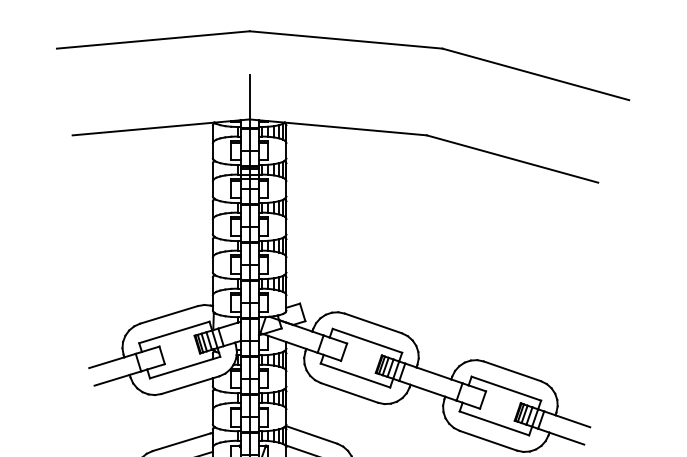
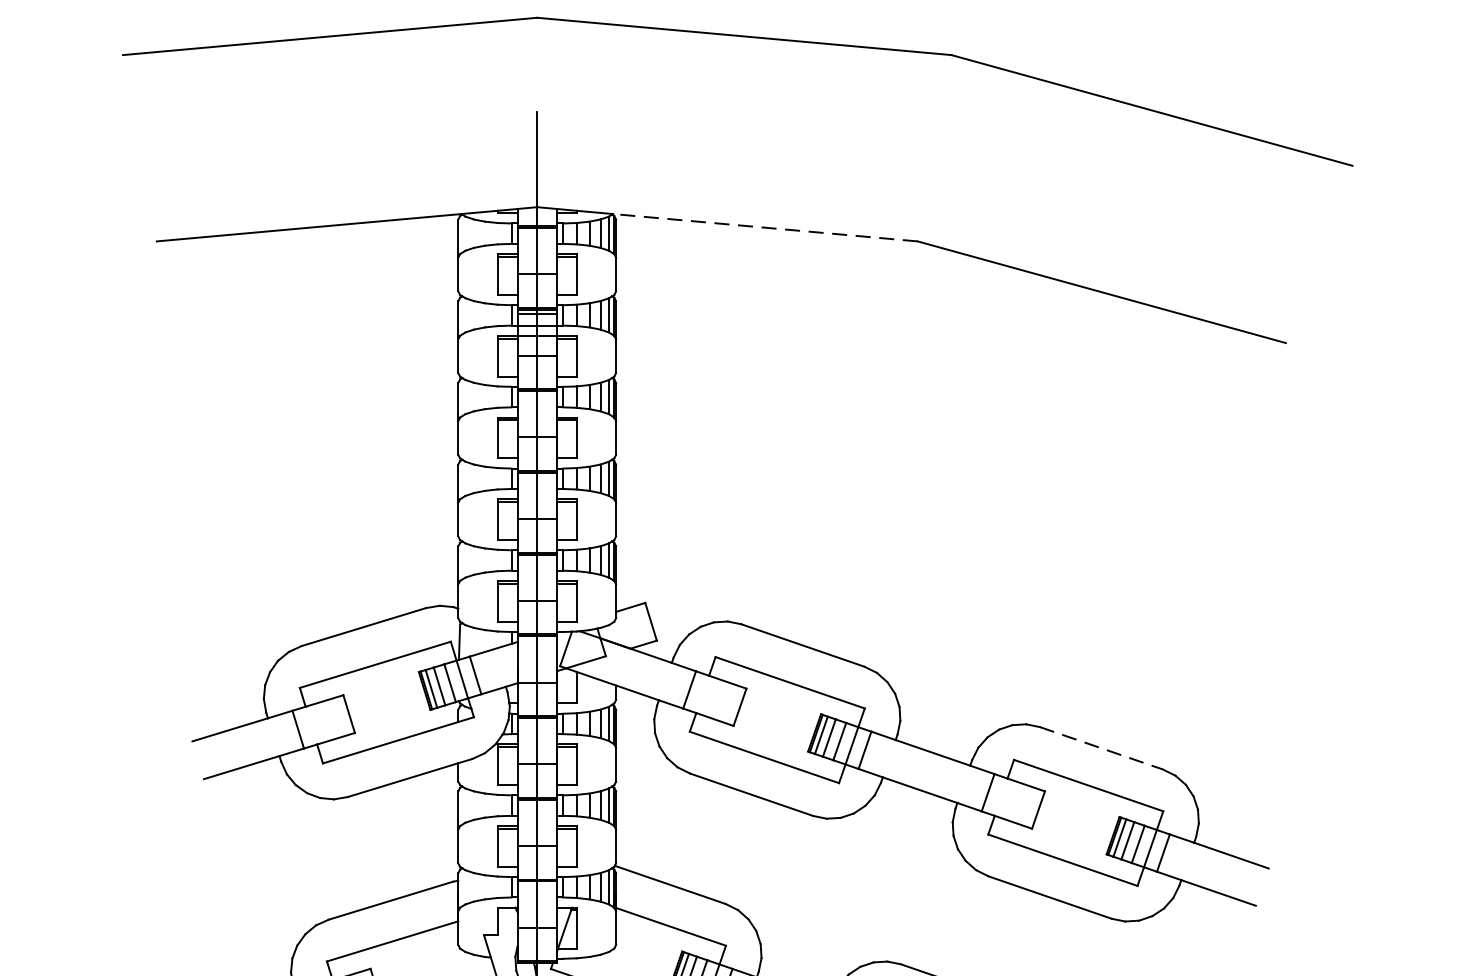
line: (355, 128) -> (764, 226), solid -> dashed
line: (512, 371) -> (1101, 748), solid -> dashed

